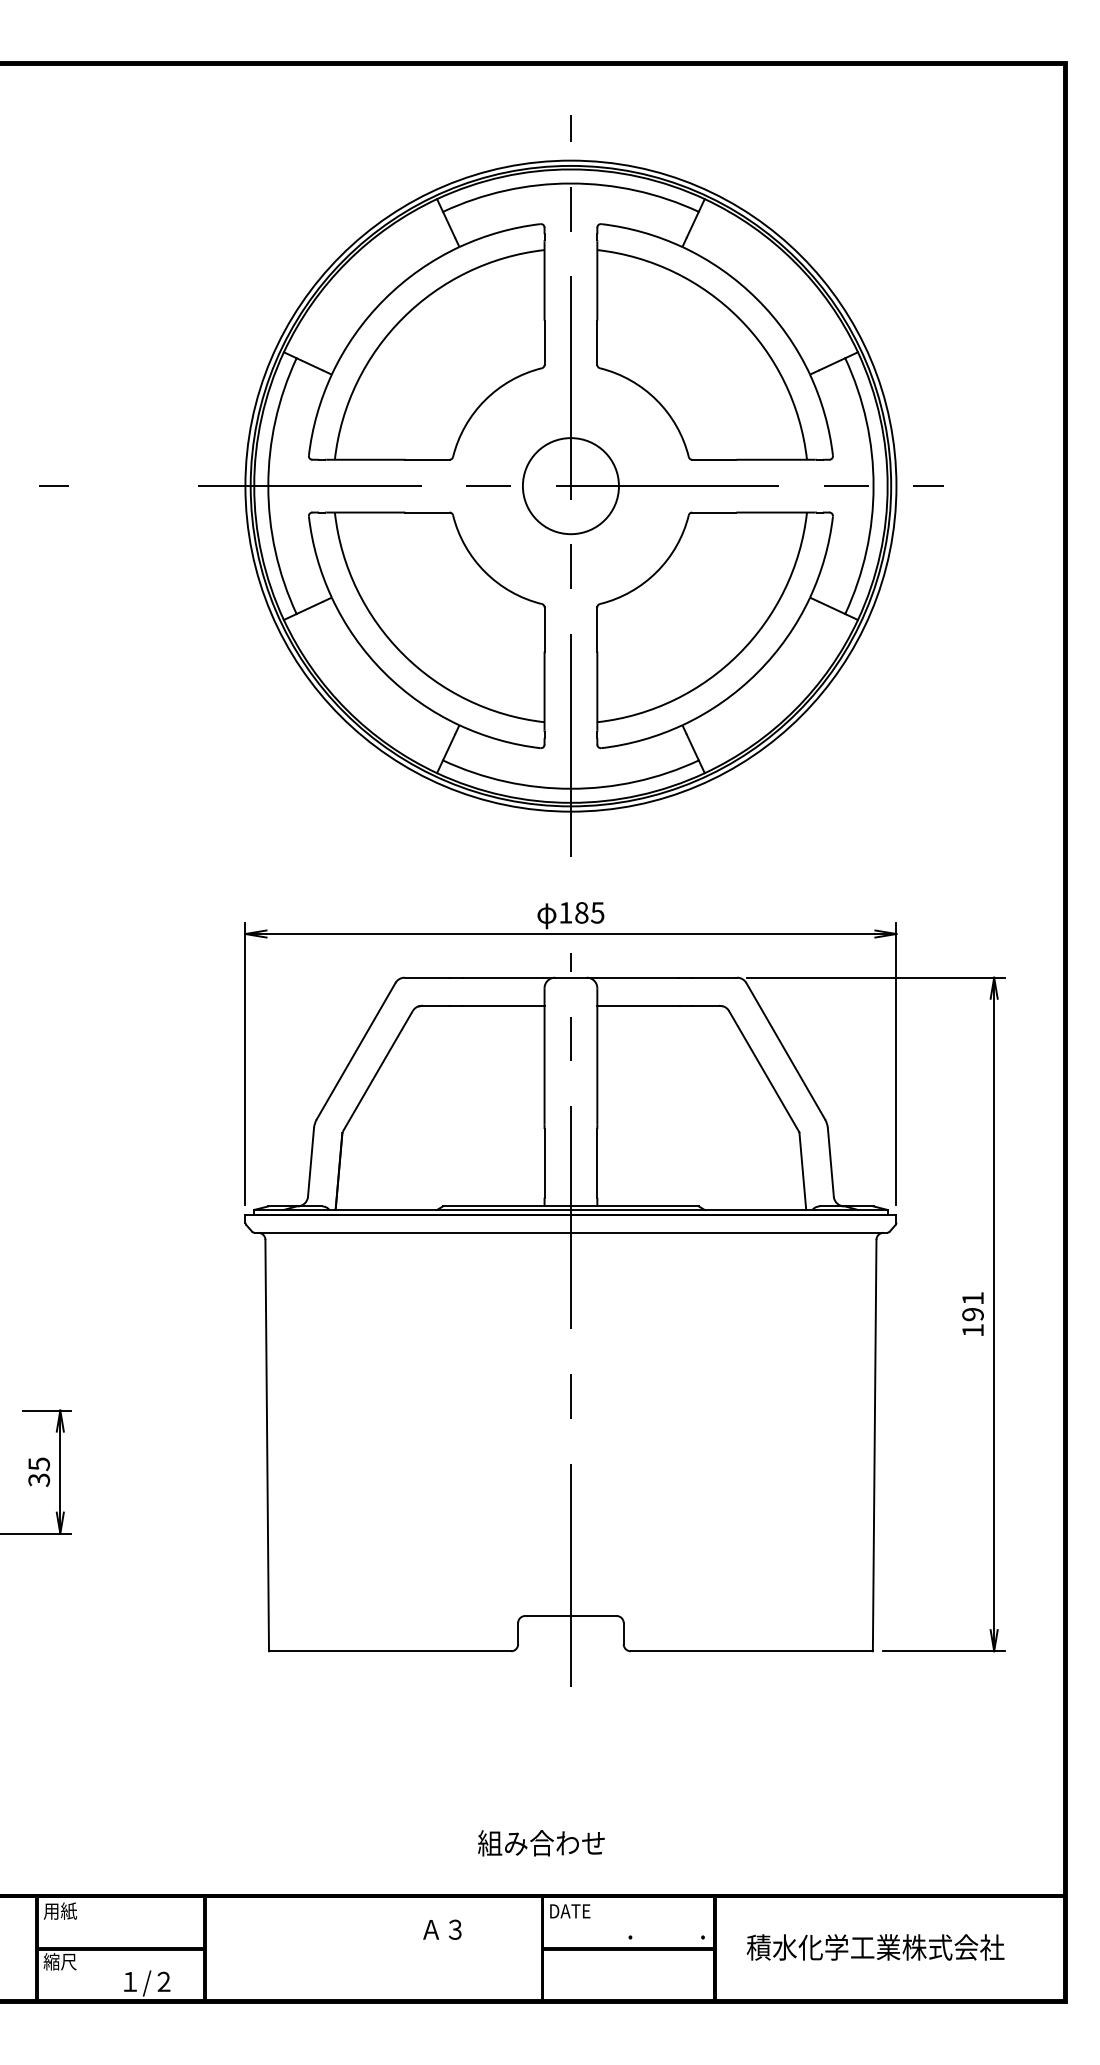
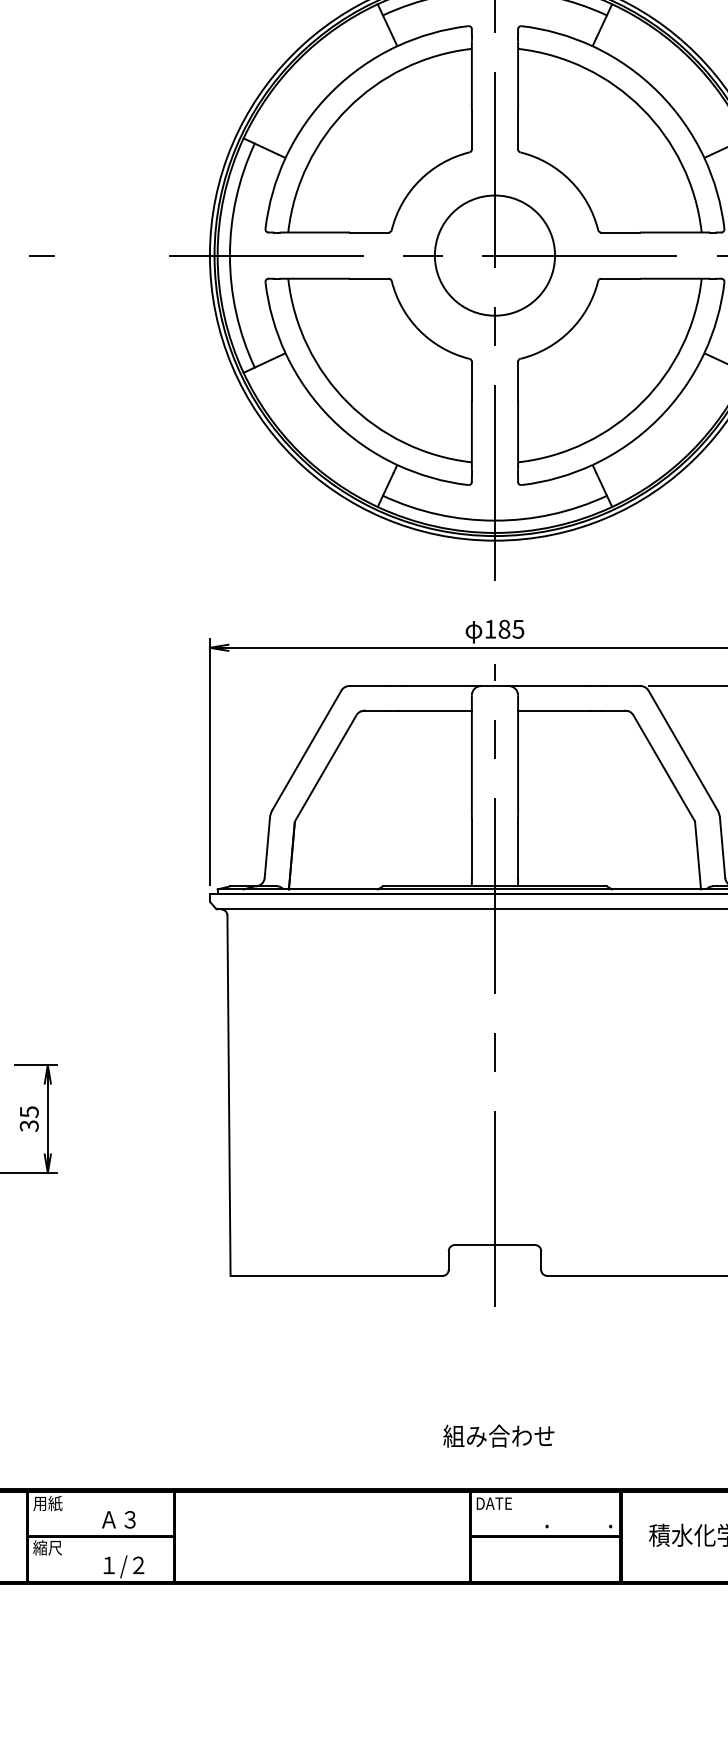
circle: (570, 485) -> (494, 255), size x1.43
text: (541, 1843) -> (498, 1436), moved
text: (442, 1929) -> (118, 1519), moved

